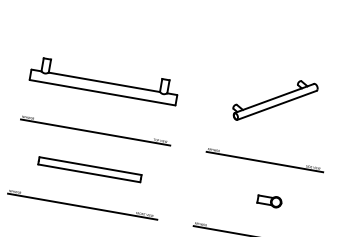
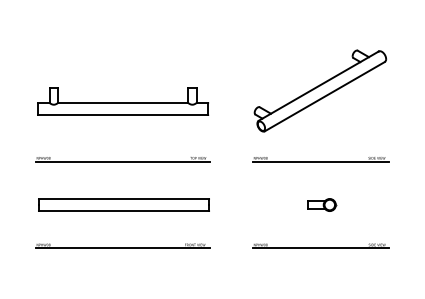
part: (275, 101) -> (320, 90), size x1.43
part: (89, 169) -> (123, 204), size x1.43
part: (270, 200) -> (322, 204), moved

